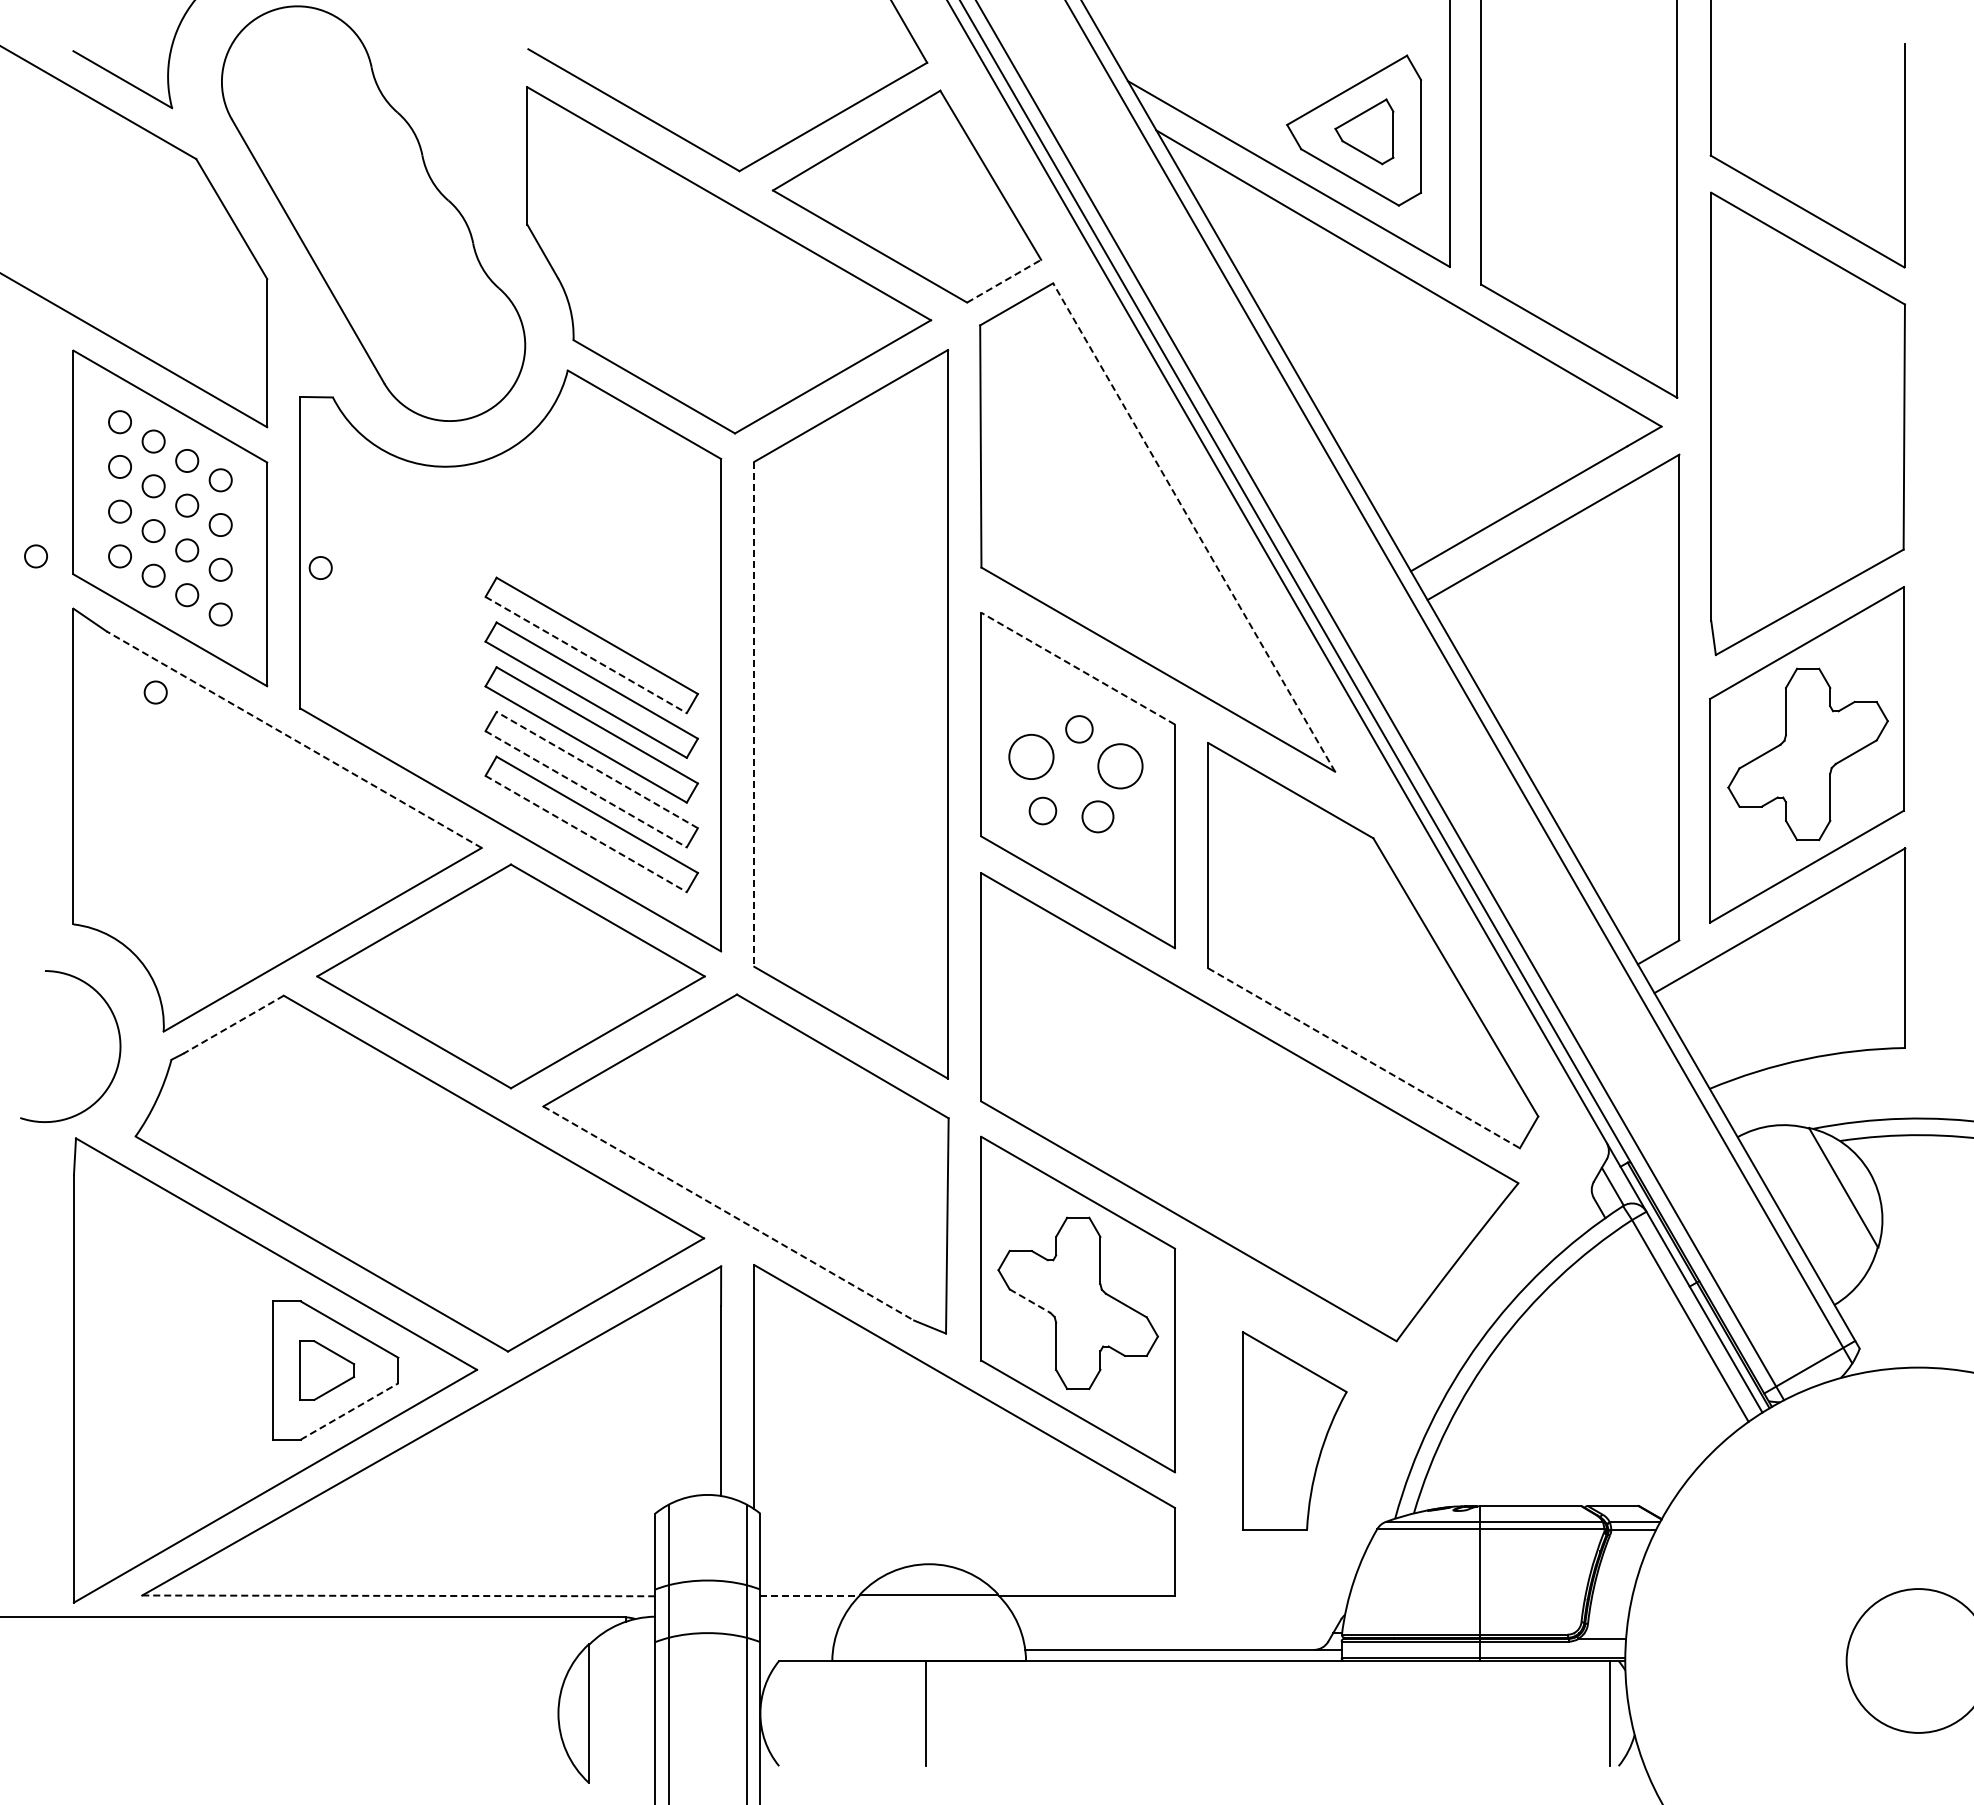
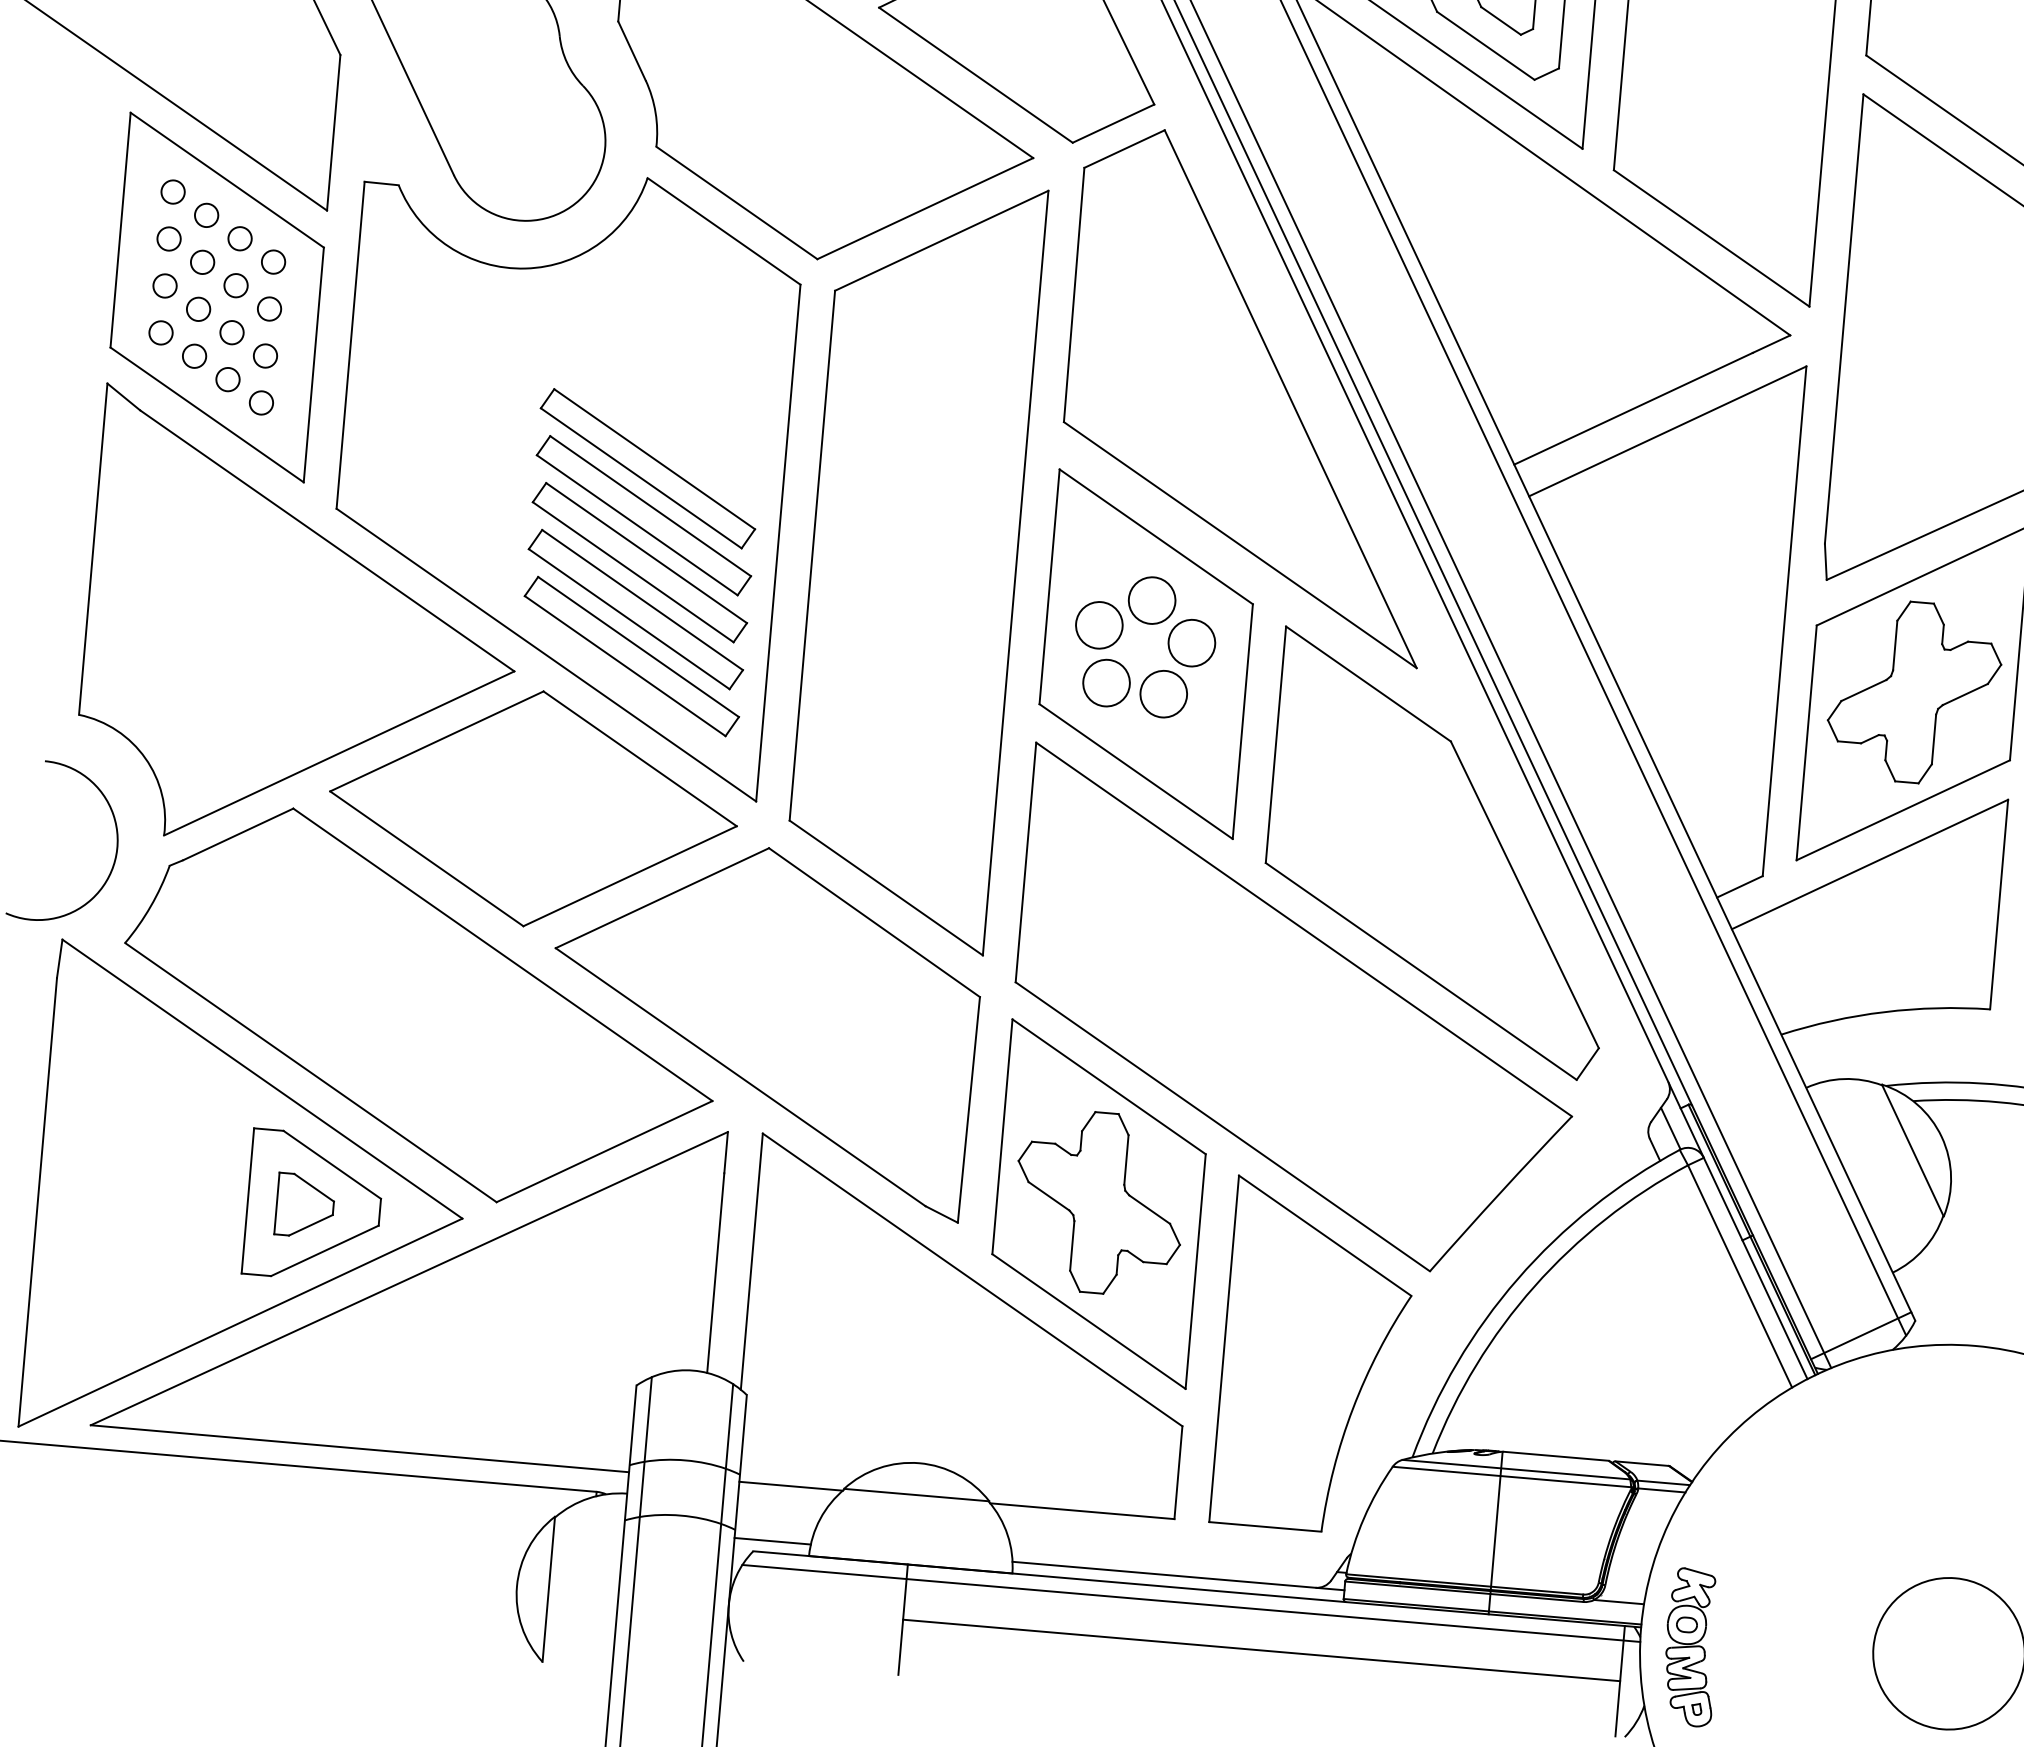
line: (1004, 281) -> (1113, 123), dashed -> solid
line: (1194, 527) -> (1291, 399), dashed -> solid
circle: (35, 556) -> (72, 325), removed
circle: (320, 567) -> (370, 362), removed
line: (586, 655) -> (641, 478), dashed -> solid
line: (1078, 668) -> (1156, 536), dashed -> solid
circle: (155, 692) -> (185, 478), removed
line: (754, 714) -> (812, 555), dashed -> solid
circle: (1079, 729) -> (1152, 600), size x1.67
line: (294, 739) -> (327, 540), dashed -> solid
line: (596, 769) -> (641, 599), dashed -> solid
line: (586, 789) -> (629, 619), dashed -> solid
circle: (1042, 810) -> (1106, 682), size x1.67
circle: (1097, 816) -> (1163, 693), size x1.43
line: (586, 834) -> (625, 666), dashed -> solid
line: (233, 1024) -> (237, 834), dashed -> solid
line: (1364, 1058) -> (1421, 971), dashed -> solid
line: (729, 1213) -> (741, 1077), dashed -> solid
line: (1030, 1301) -> (1049, 1196), dashed -> solid
line: (349, 1411) -> (324, 1250), dashed -> solid
part: (1294, 1430) -> (1314, 1355), size x1.67
line: (398, 1595) -> (359, 1448), dashed -> solid
line: (810, 1596) -> (791, 1486), dashed -> solid
line: (796, 1649) -> (772, 1540), added
line: (1197, 1674) -> (1191, 1603), added
part: (1674, 1675) -> (1691, 1647), added
line: (1267, 1713) -> (1261, 1650), added

